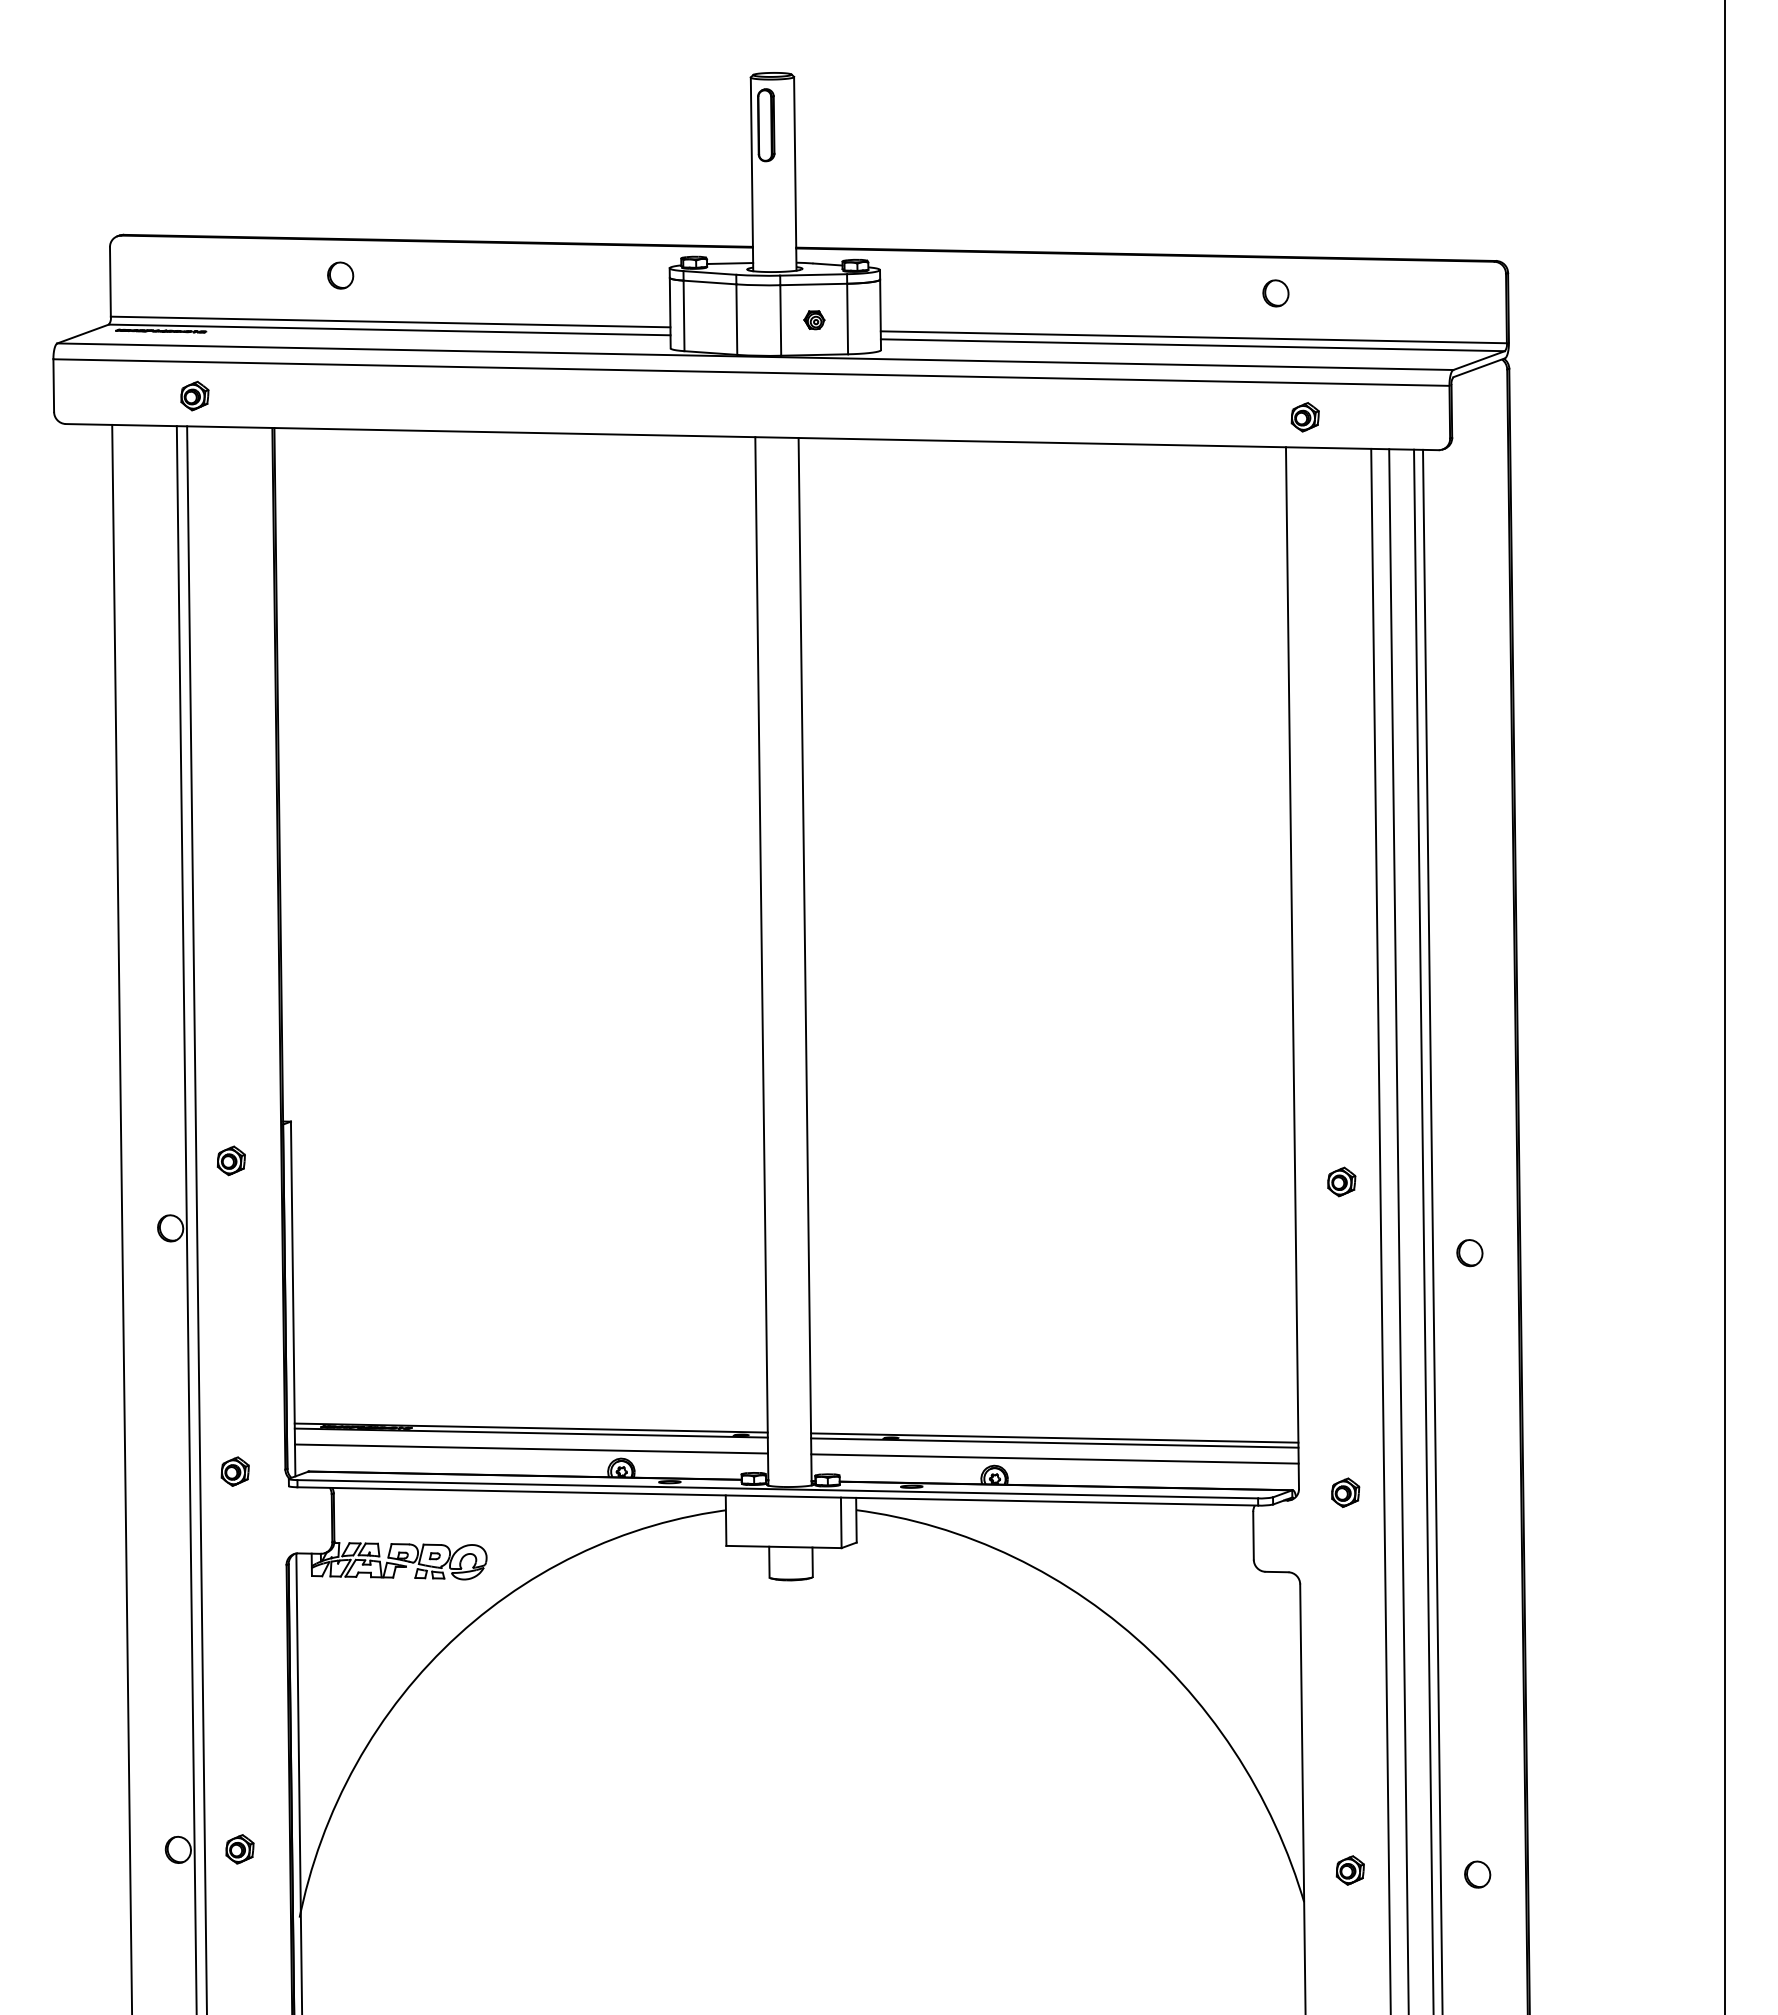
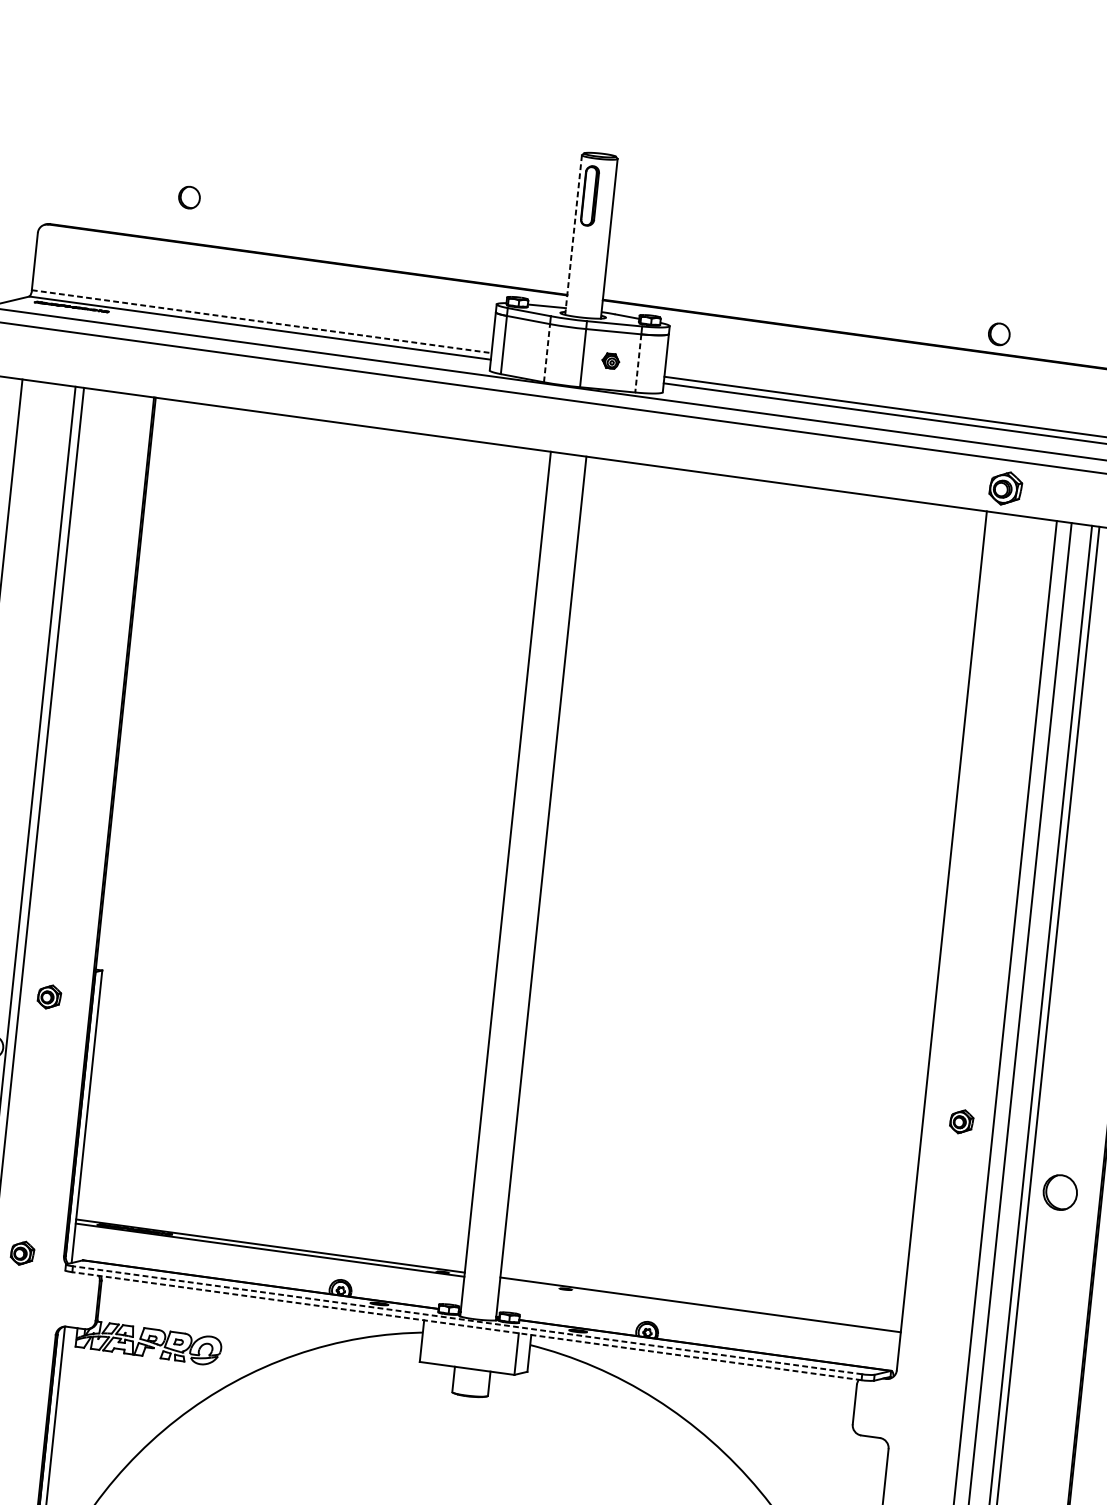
line: (752, 174) -> (573, 235), solid -> dashed
part: (340, 275) -> (189, 197), moved
part: (1275, 293) -> (998, 334), moved
line: (736, 319) -> (546, 353), solid -> dashed
line: (847, 319) -> (638, 363), solid -> dashed
line: (390, 322) -> (261, 322), solid -> dashed
part: (194, 395) -> (93, 363), removed
part: (1304, 417) -> (1004, 488), size x1.4
part: (1469, 1253) -> (1059, 1193), size x1.6
line: (1054, 1442) -> (699, 1308), removed
line: (531, 1448) -> (268, 1262), removed
line: (1054, 1458) -> (698, 1321), removed
line: (777, 1489) -> (467, 1320), solid -> dashed
part: (1345, 1492) -> (934, 1377), removed
line: (777, 1496) -> (466, 1326), solid -> dashed

